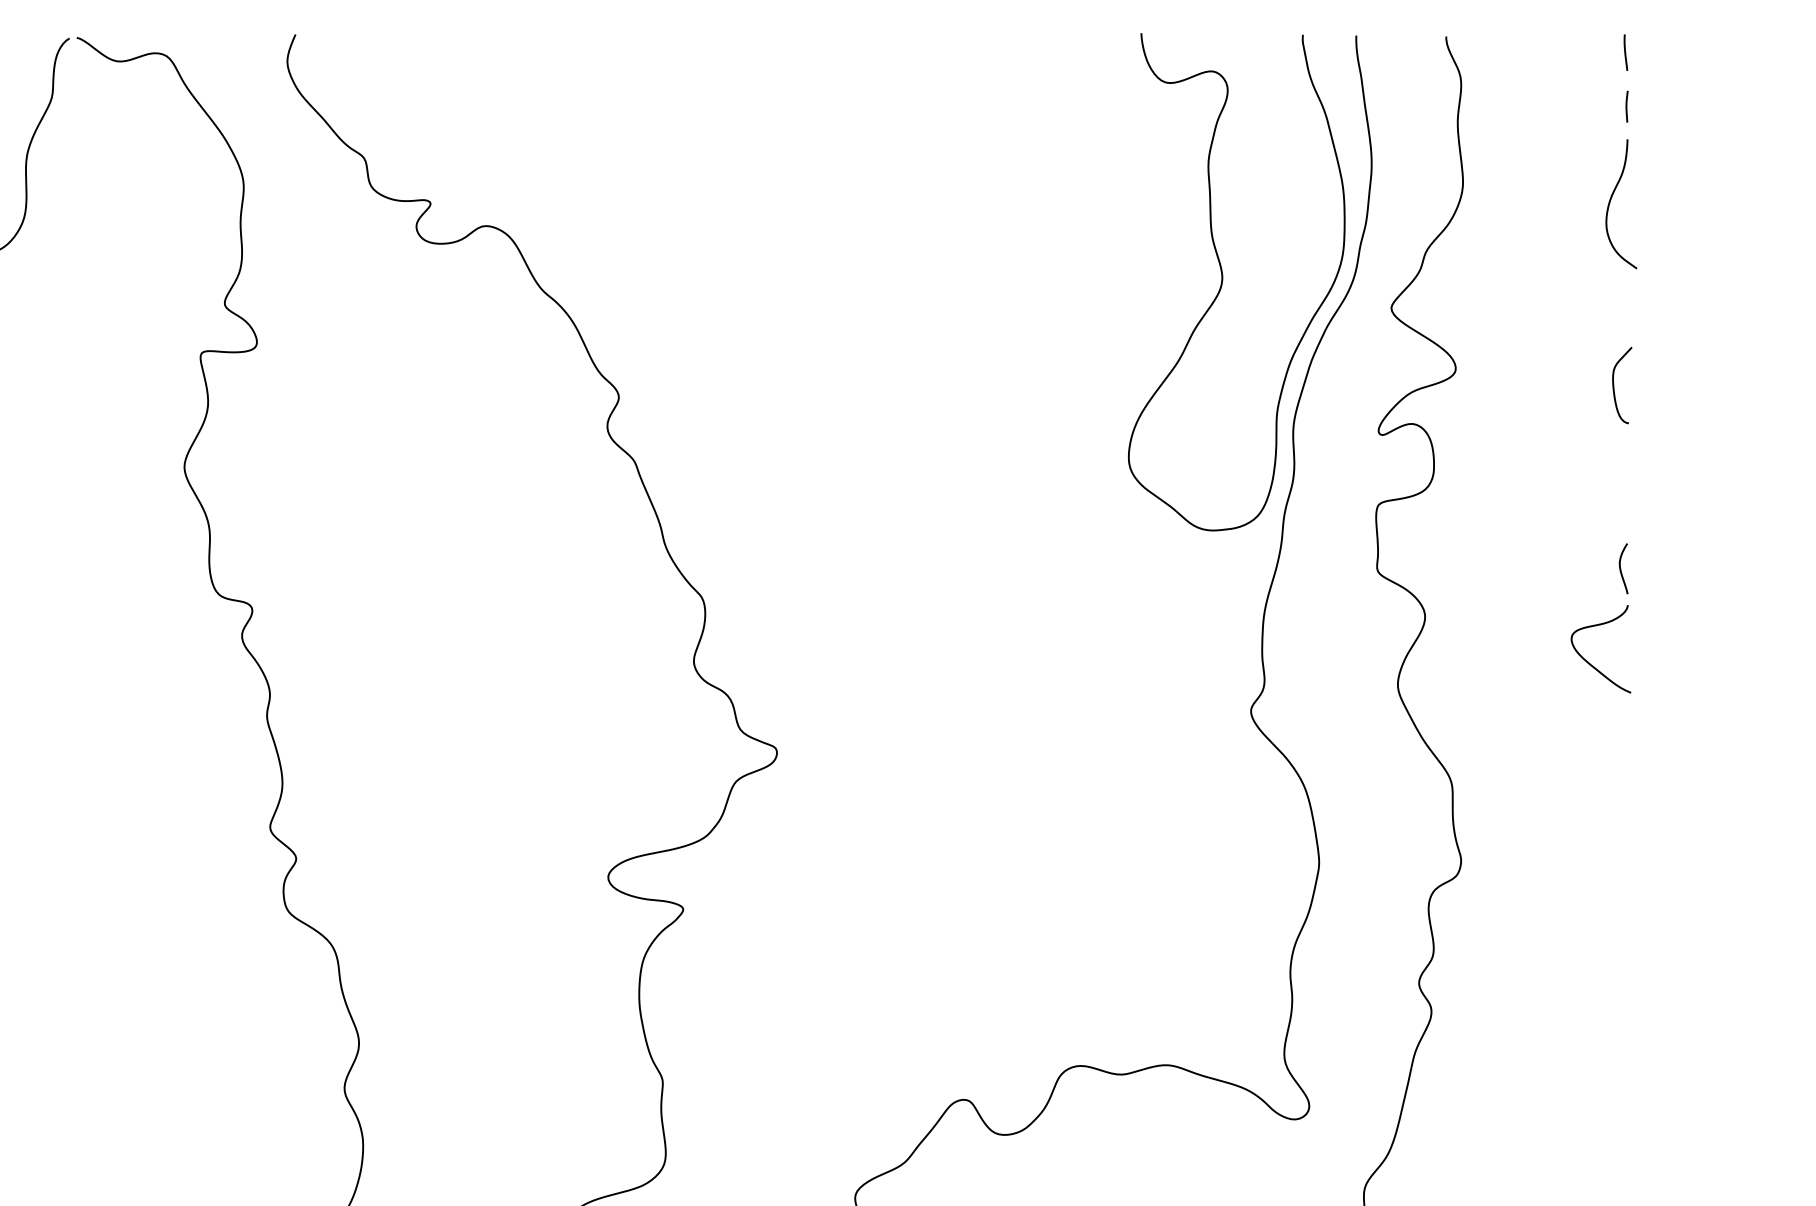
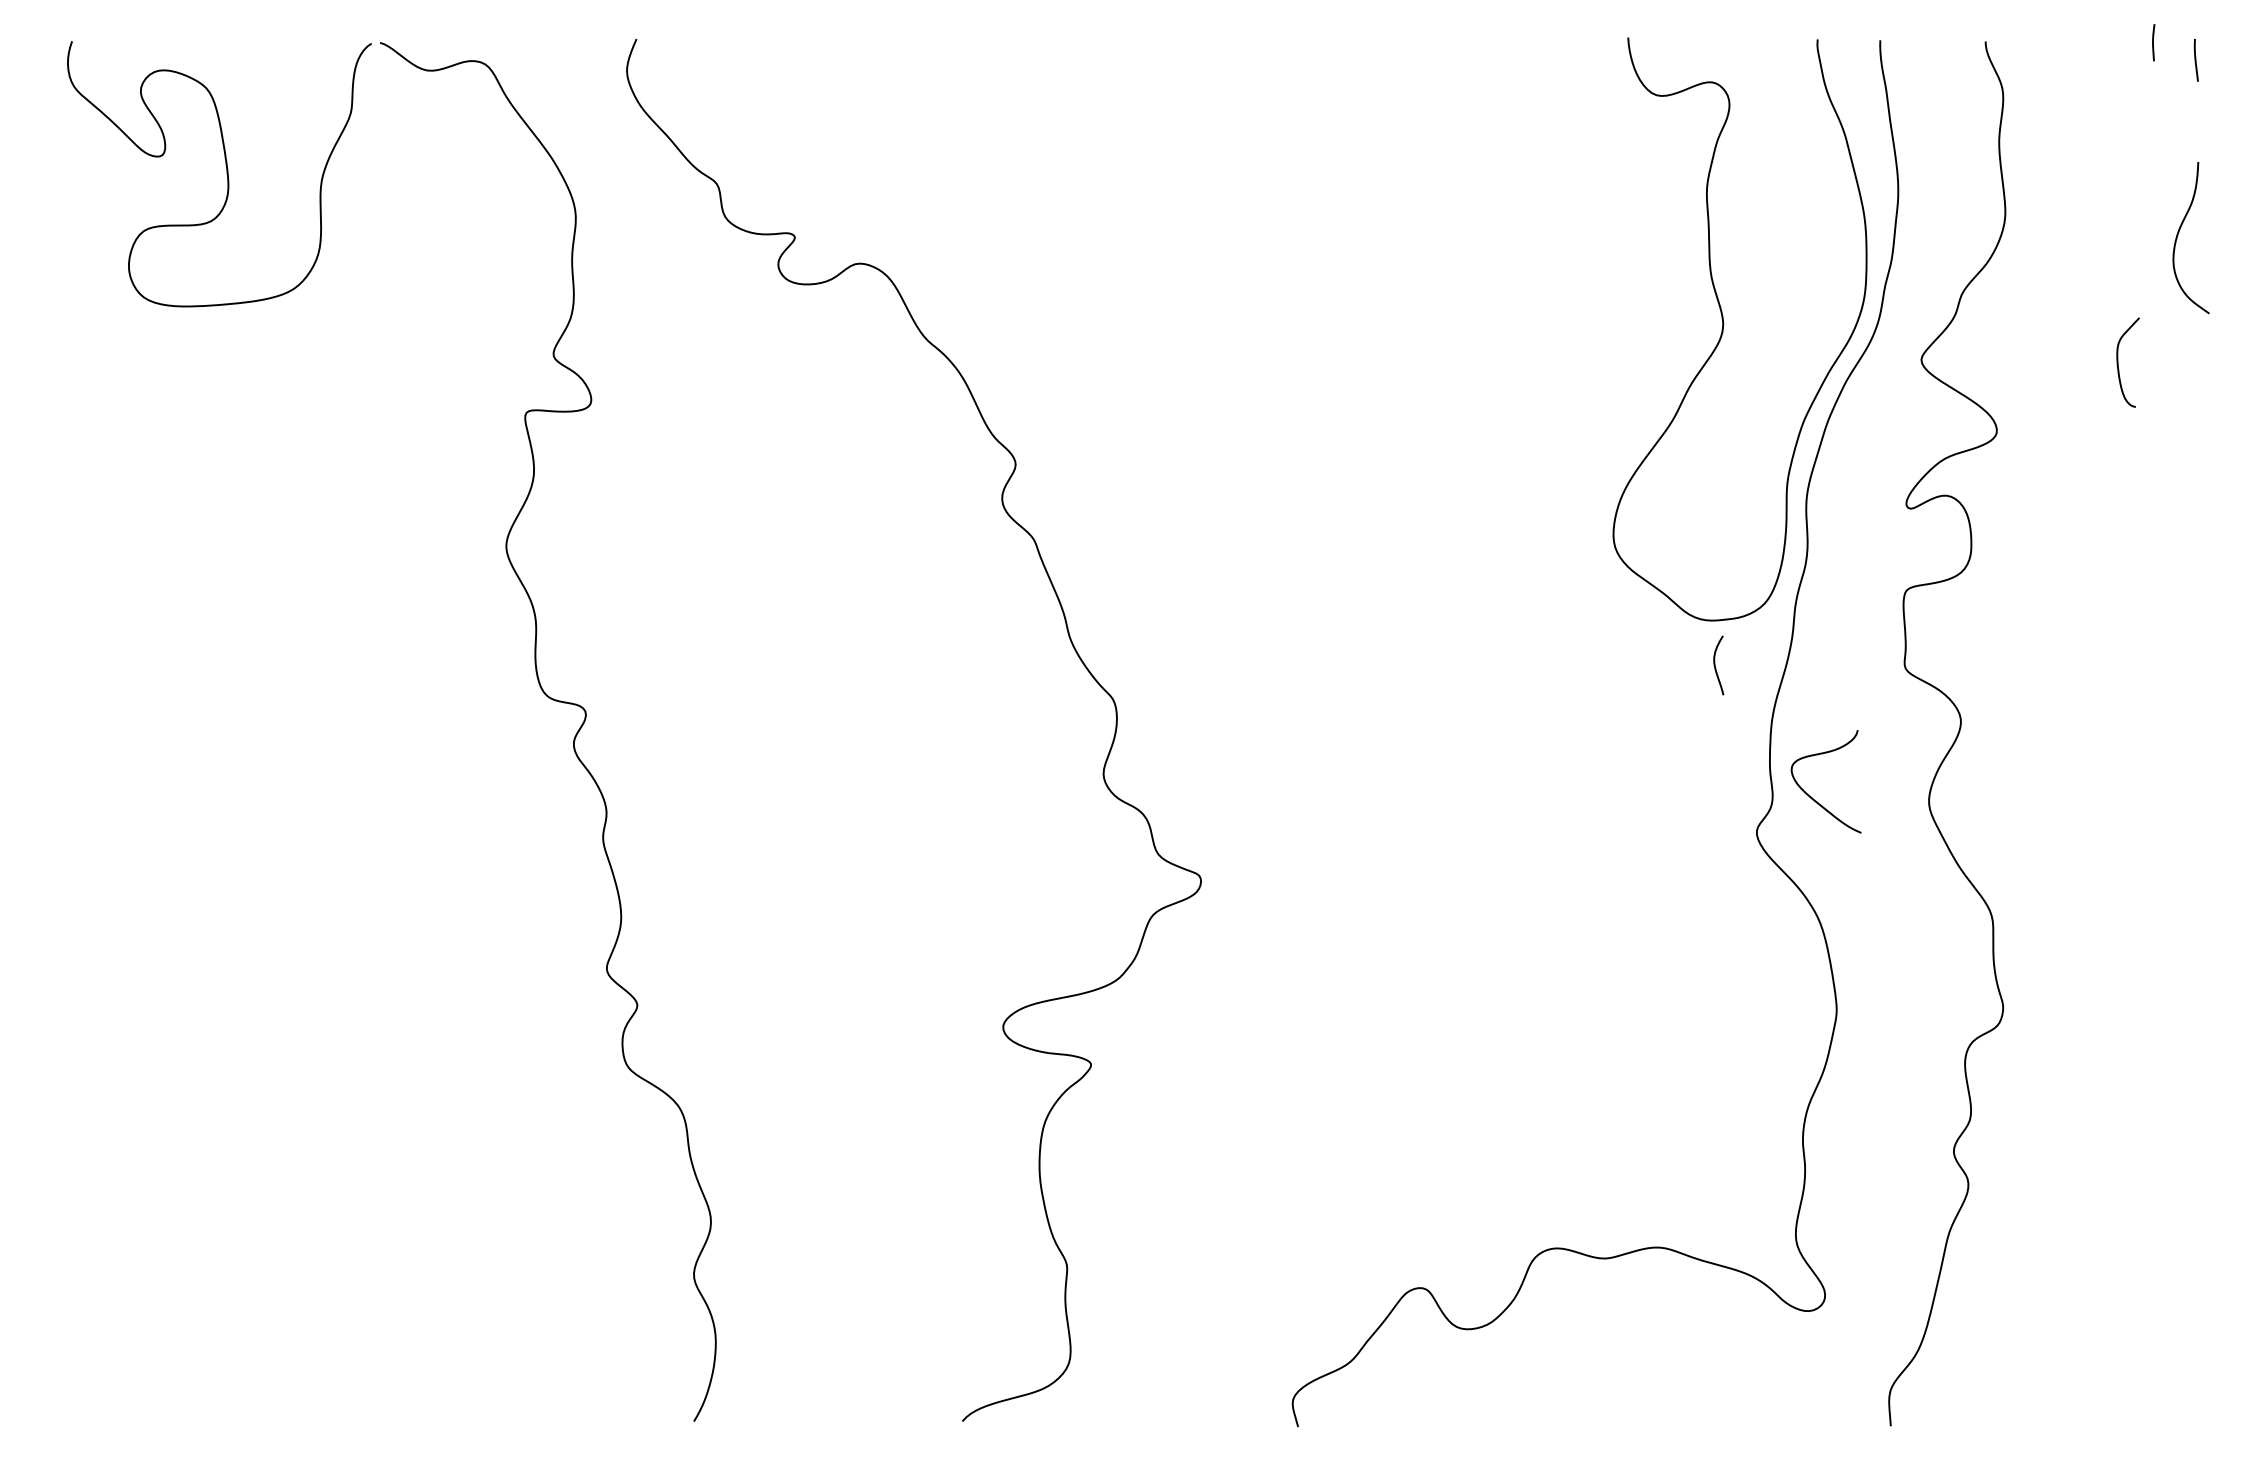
line: (1626, 106) -> (2153, 42), moved
curve: (1614, 385) -> (2118, 362), moved
curve: (1620, 568) -> (1715, 665), moved
curve: (1587, 660) -> (1810, 795), moved

